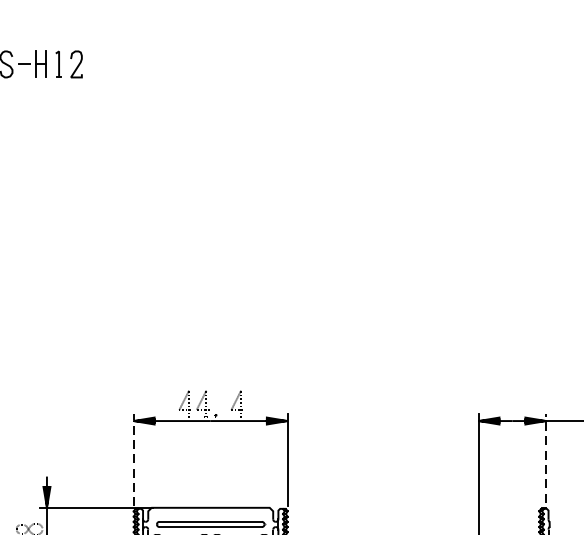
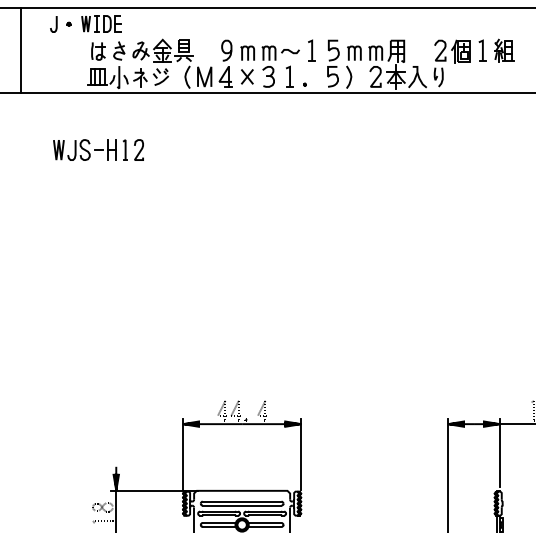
line: (546, 457) -> (500, 452), dashed -> solid
line: (133, 459) -> (182, 453), dashed -> solid

